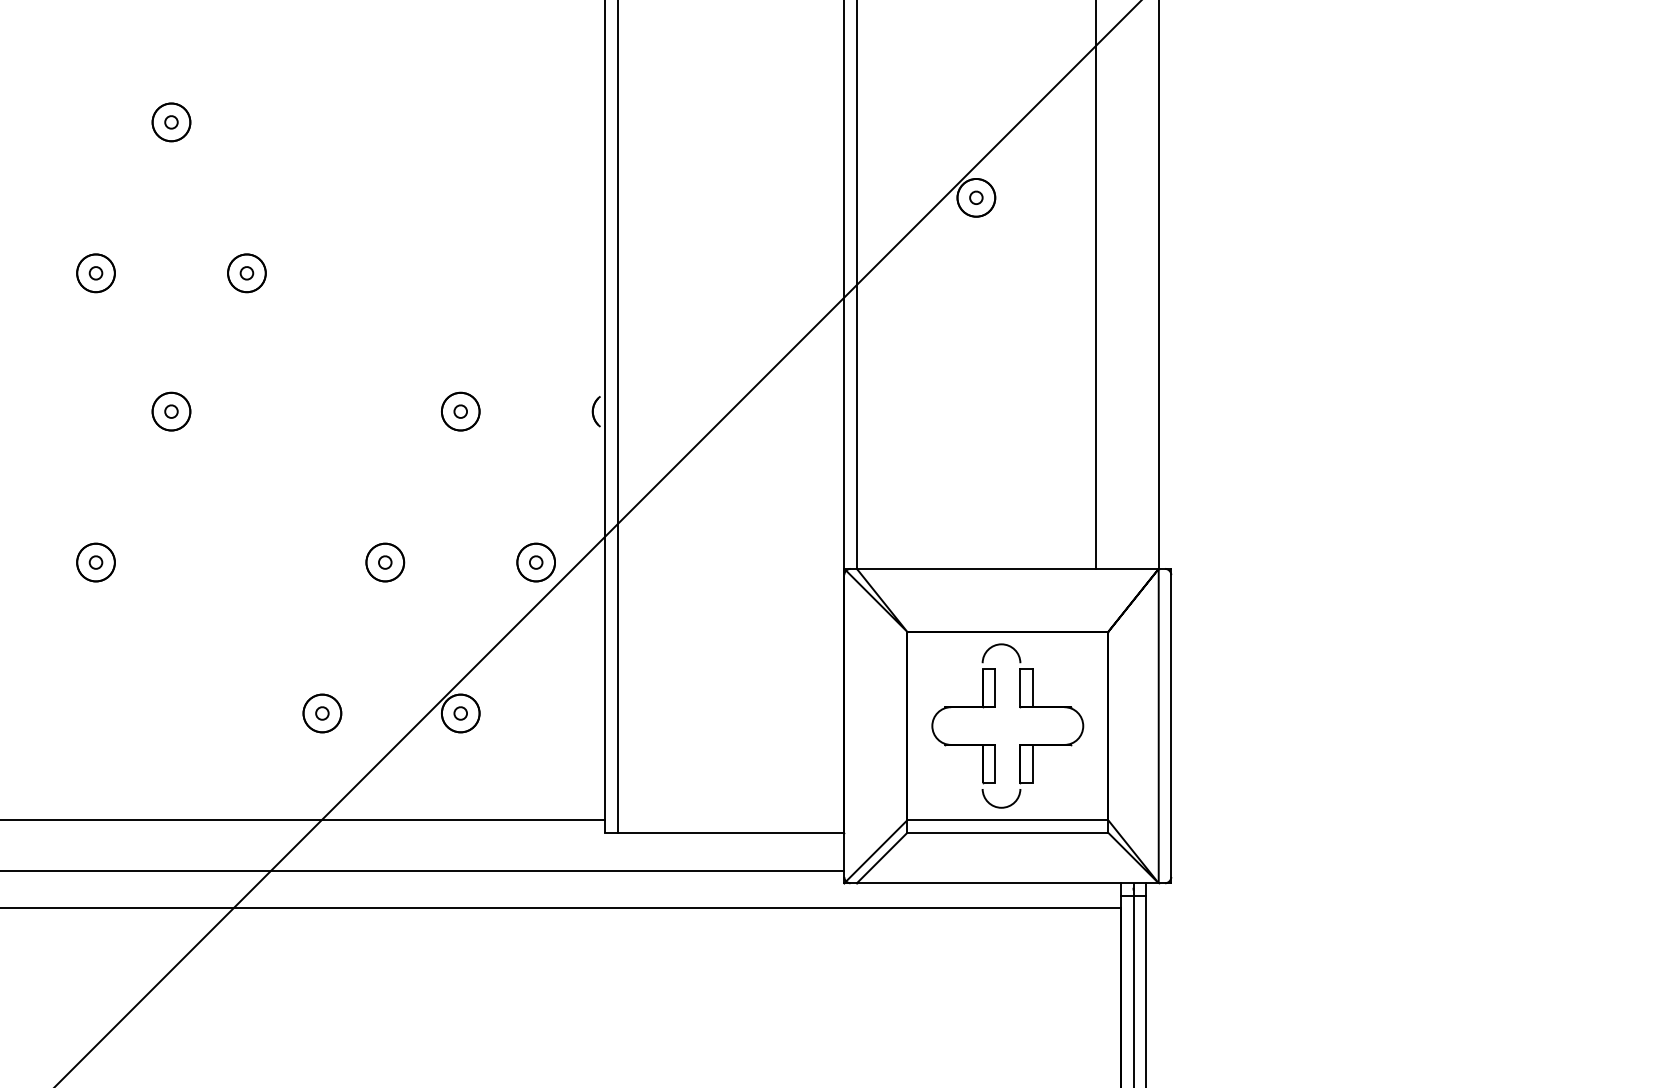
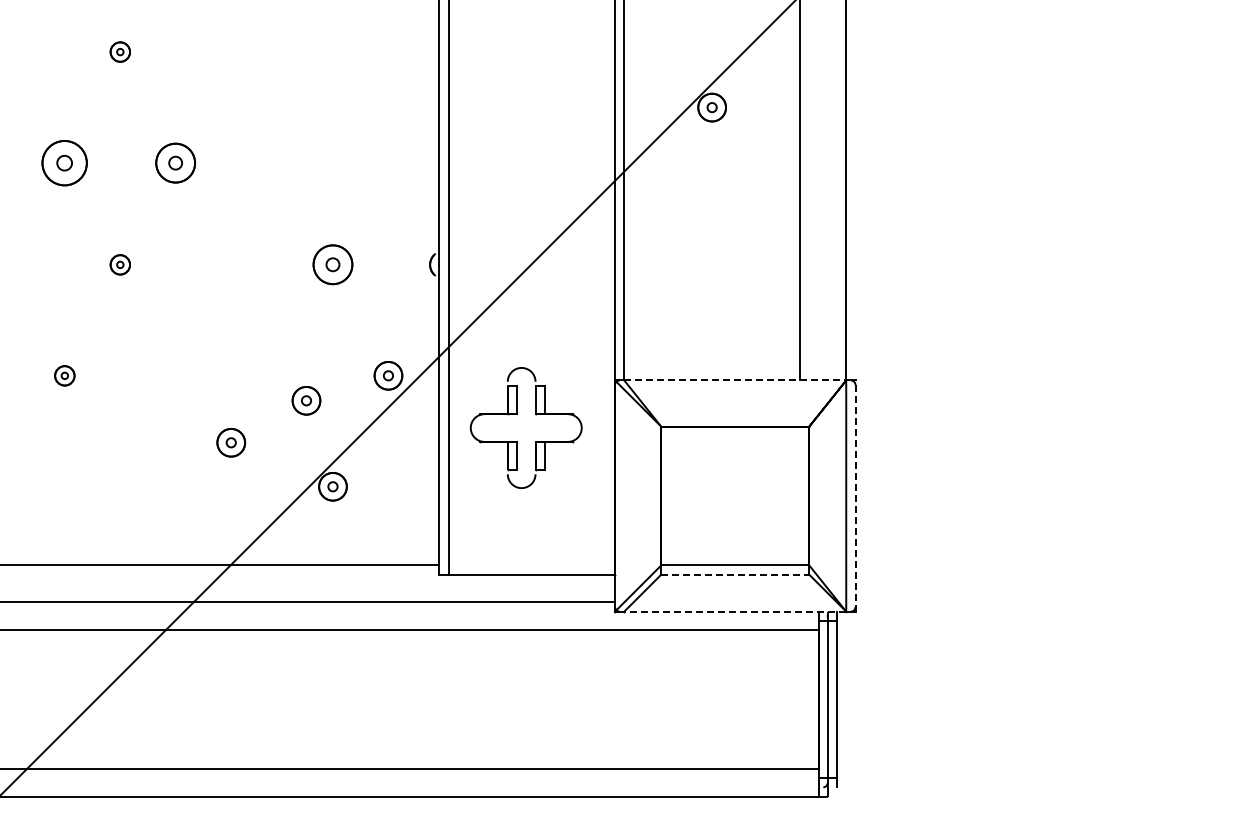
part: (171, 121) -> (120, 51), size x0.7
part: (95, 272) -> (64, 162), size x1.6
part: (246, 272) -> (175, 162), size x1.4
part: (171, 411) -> (120, 264), size x0.7
part: (460, 411) -> (332, 264), size x1.4
part: (95, 562) -> (64, 375), size x0.7
part: (385, 562) -> (306, 400), moved
line: (1008, 568) -> (735, 380), solid -> dashed
part: (995, 707) -> (517, 414), moved
part: (322, 713) -> (231, 442), moved
line: (1171, 726) -> (855, 496), solid -> dashed
line: (1008, 832) -> (735, 574), solid -> dashed
line: (1008, 883) -> (735, 611), solid -> dashed

